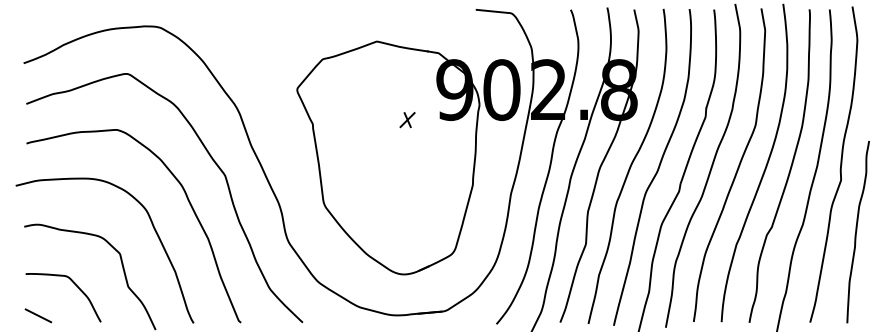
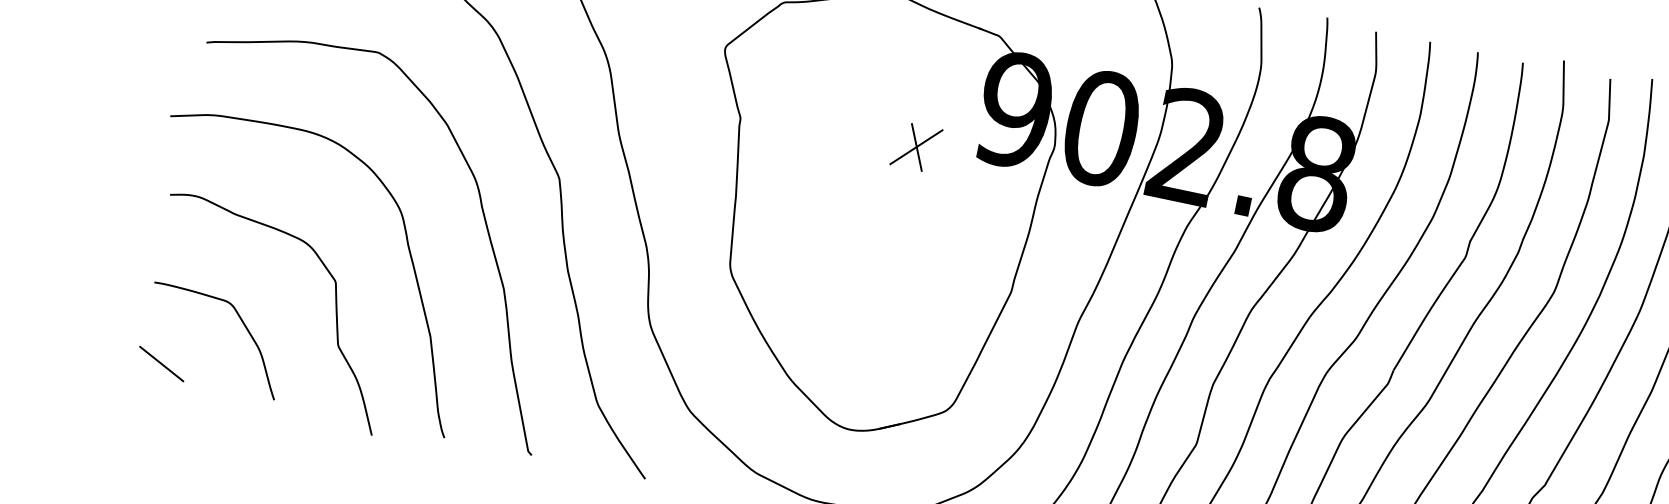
part: (407, 119) -> (916, 146), size x1.67

